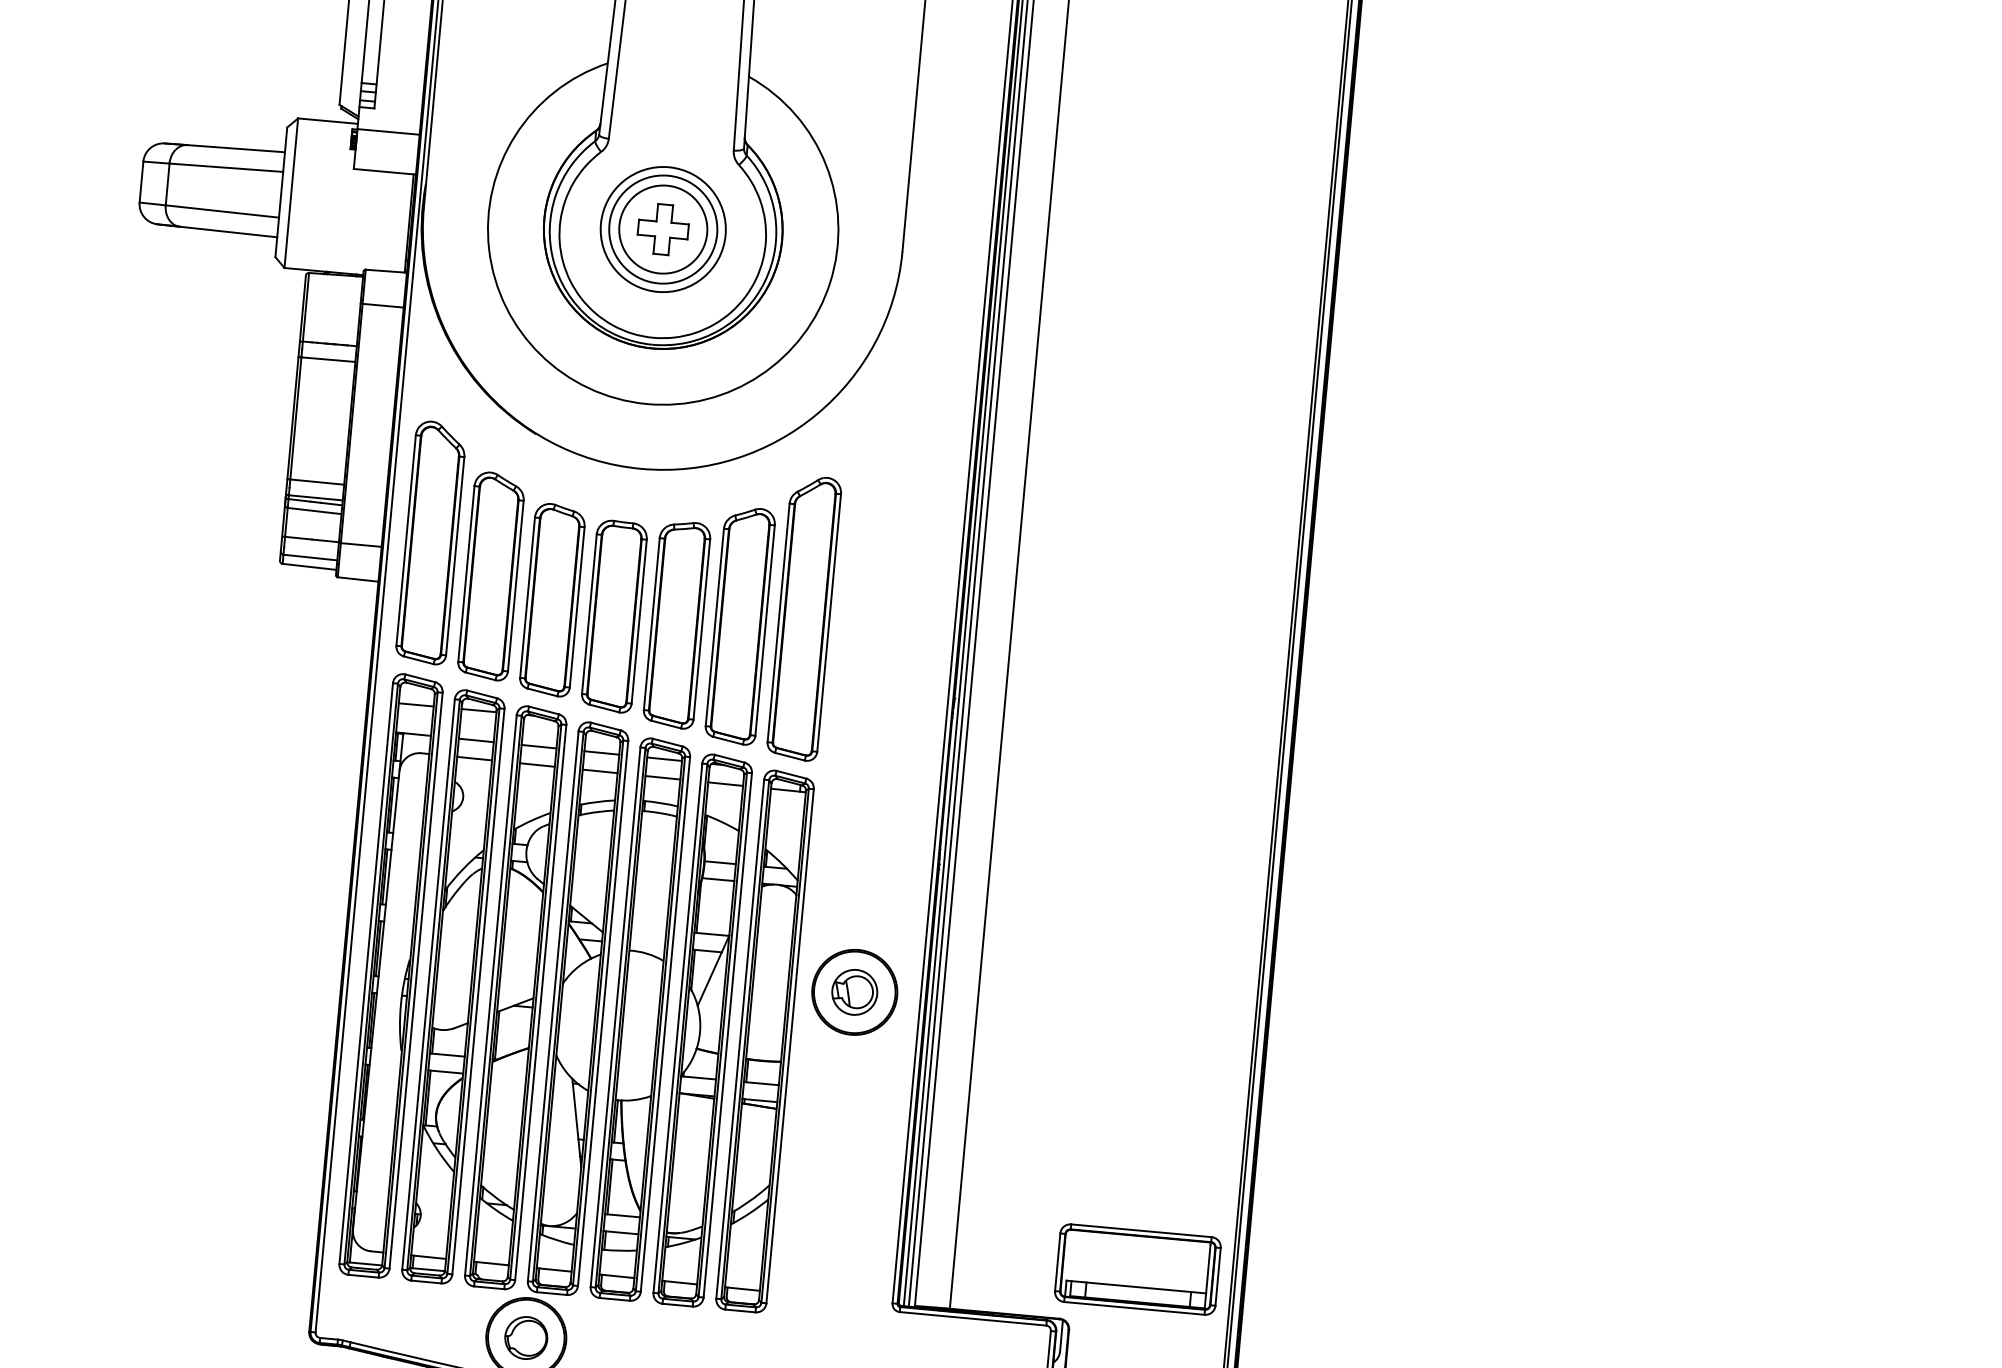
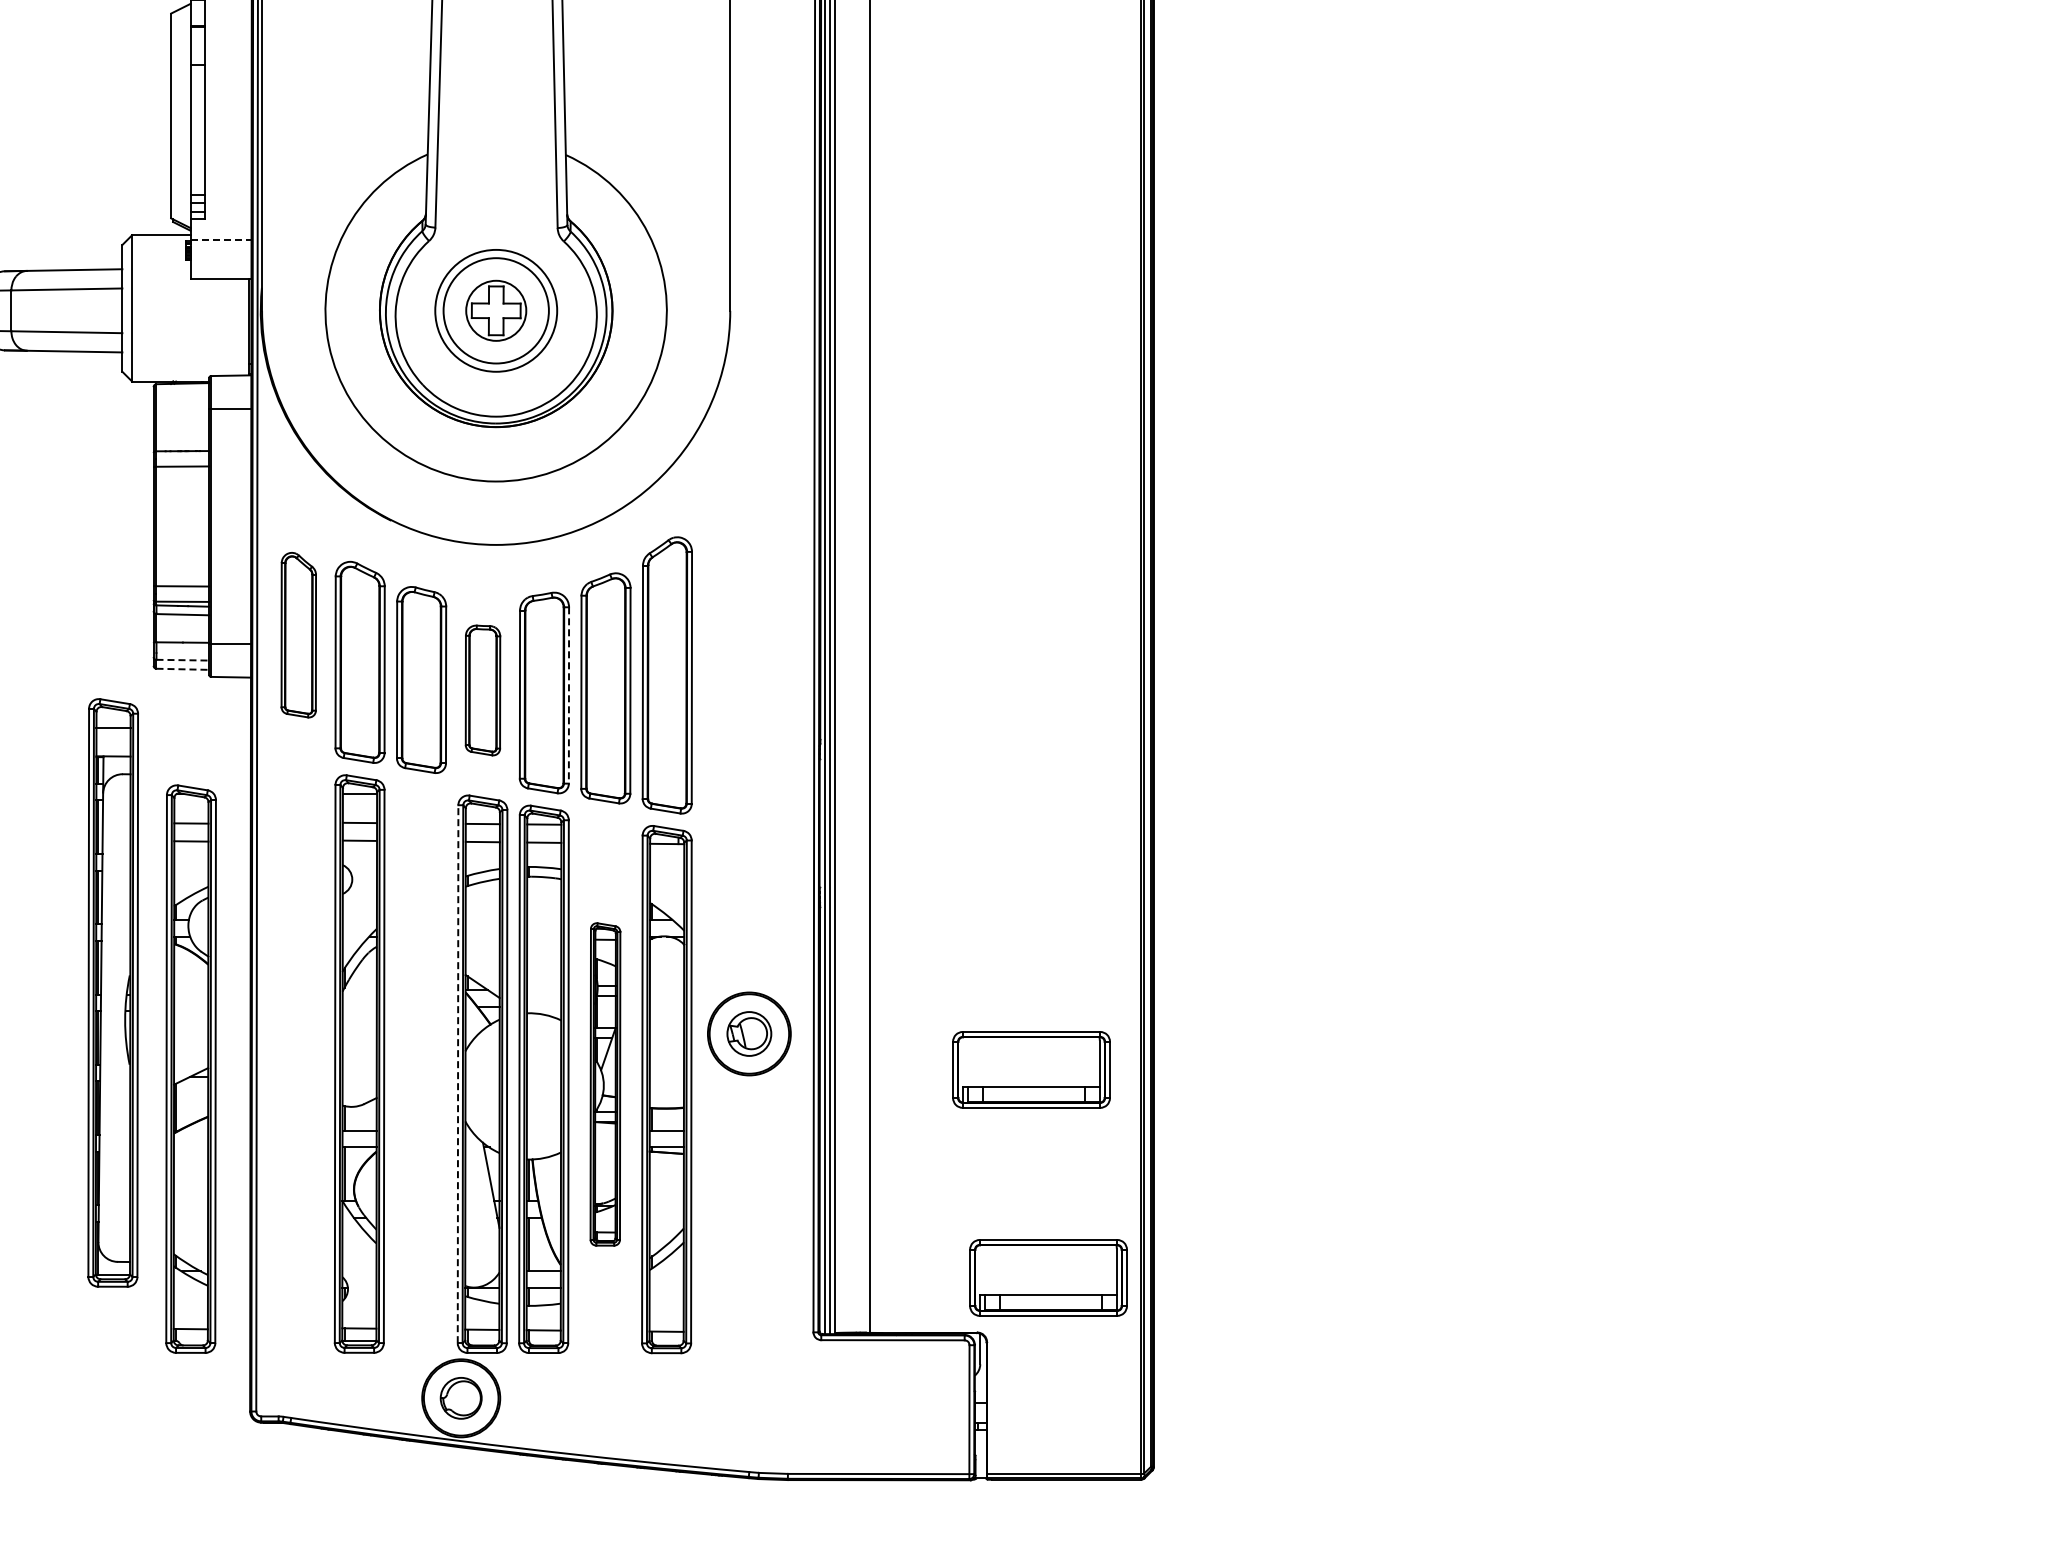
line: (388, 132) -> (221, 240), solid -> dashed
circle: (663, 229) -> (496, 310), size x0.7
part: (431, 542) -> (298, 634), size x0.7
line: (311, 557) -> (183, 660), solid -> dashed
line: (310, 567) -> (183, 669), solid -> dashed
part: (613, 616) -> (482, 690), size x0.7
line: (701, 629) -> (568, 695), solid -> dashed
part: (390, 975) -> (112, 992), moved
part: (515, 997) -> (190, 1068), moved
line: (553, 1006) -> (458, 1074), solid -> dashed
part: (702, 1030) -> (605, 1084), size x0.6
part: (1139, 1054) -> (1031, 1069), added

